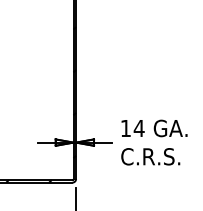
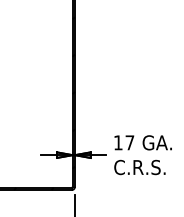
text: (138, 128) -> (129, 142), 14 -> 17

